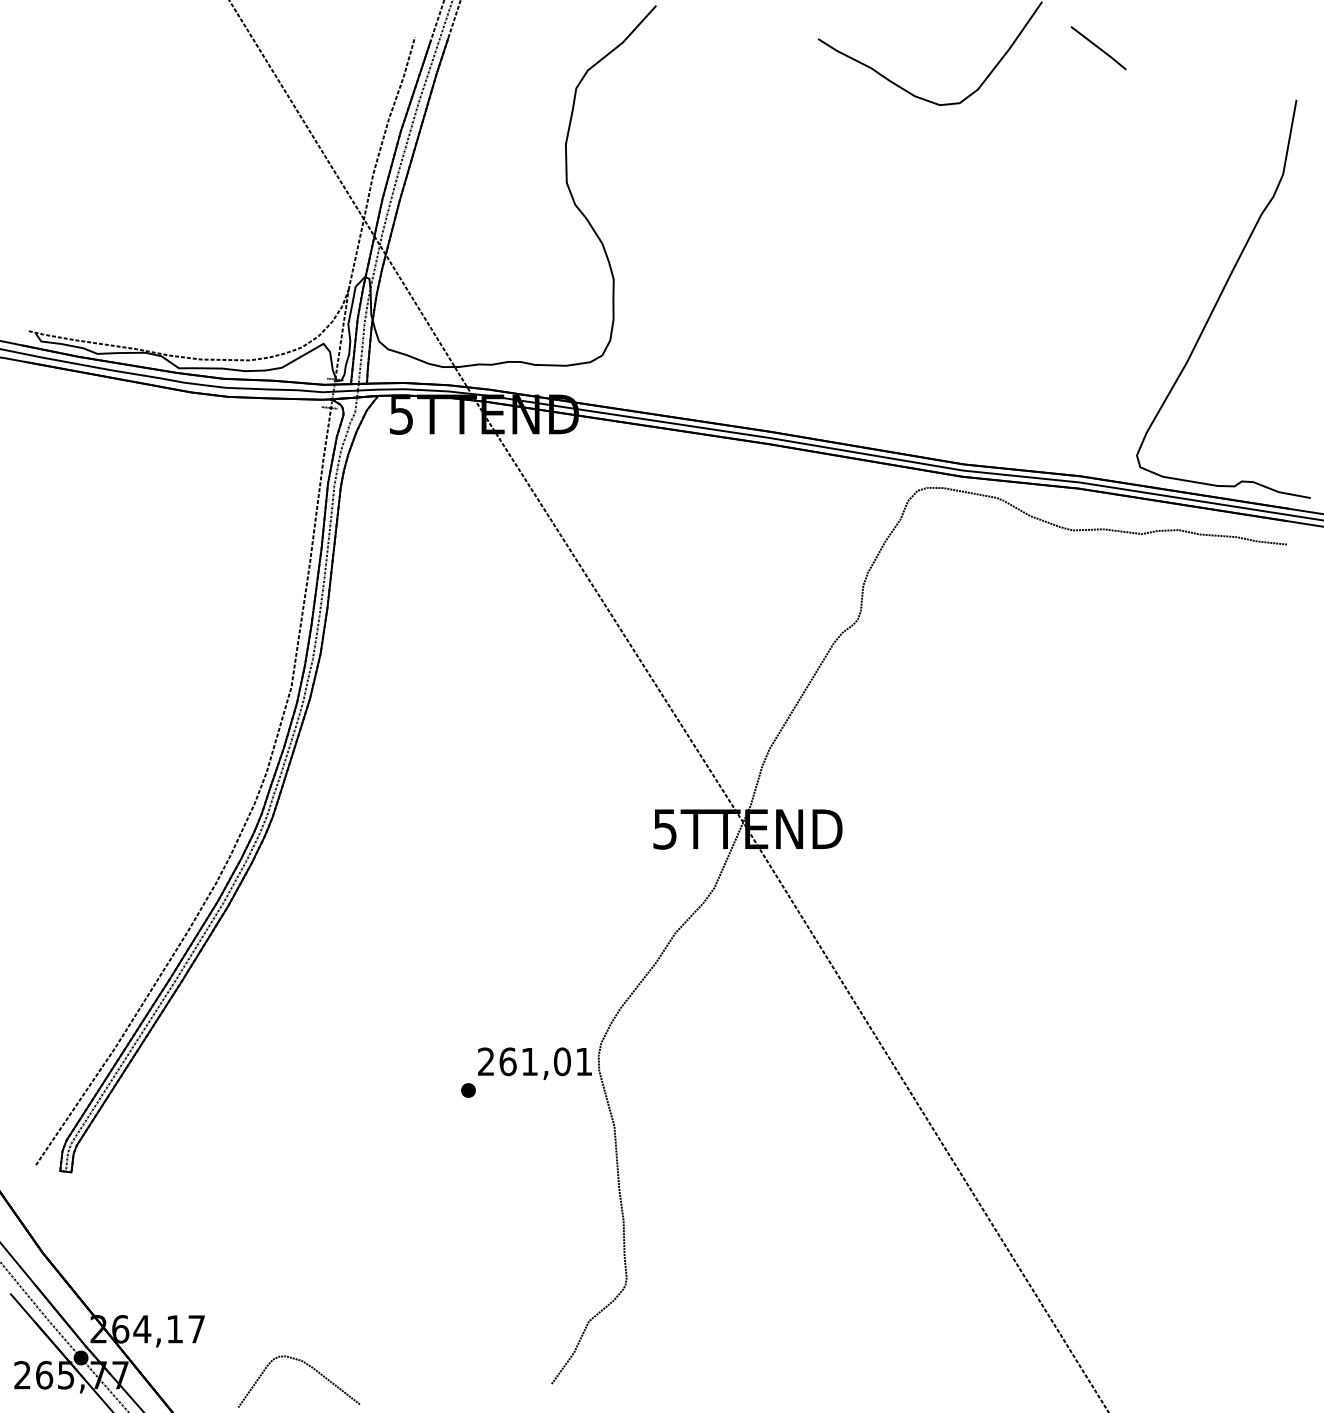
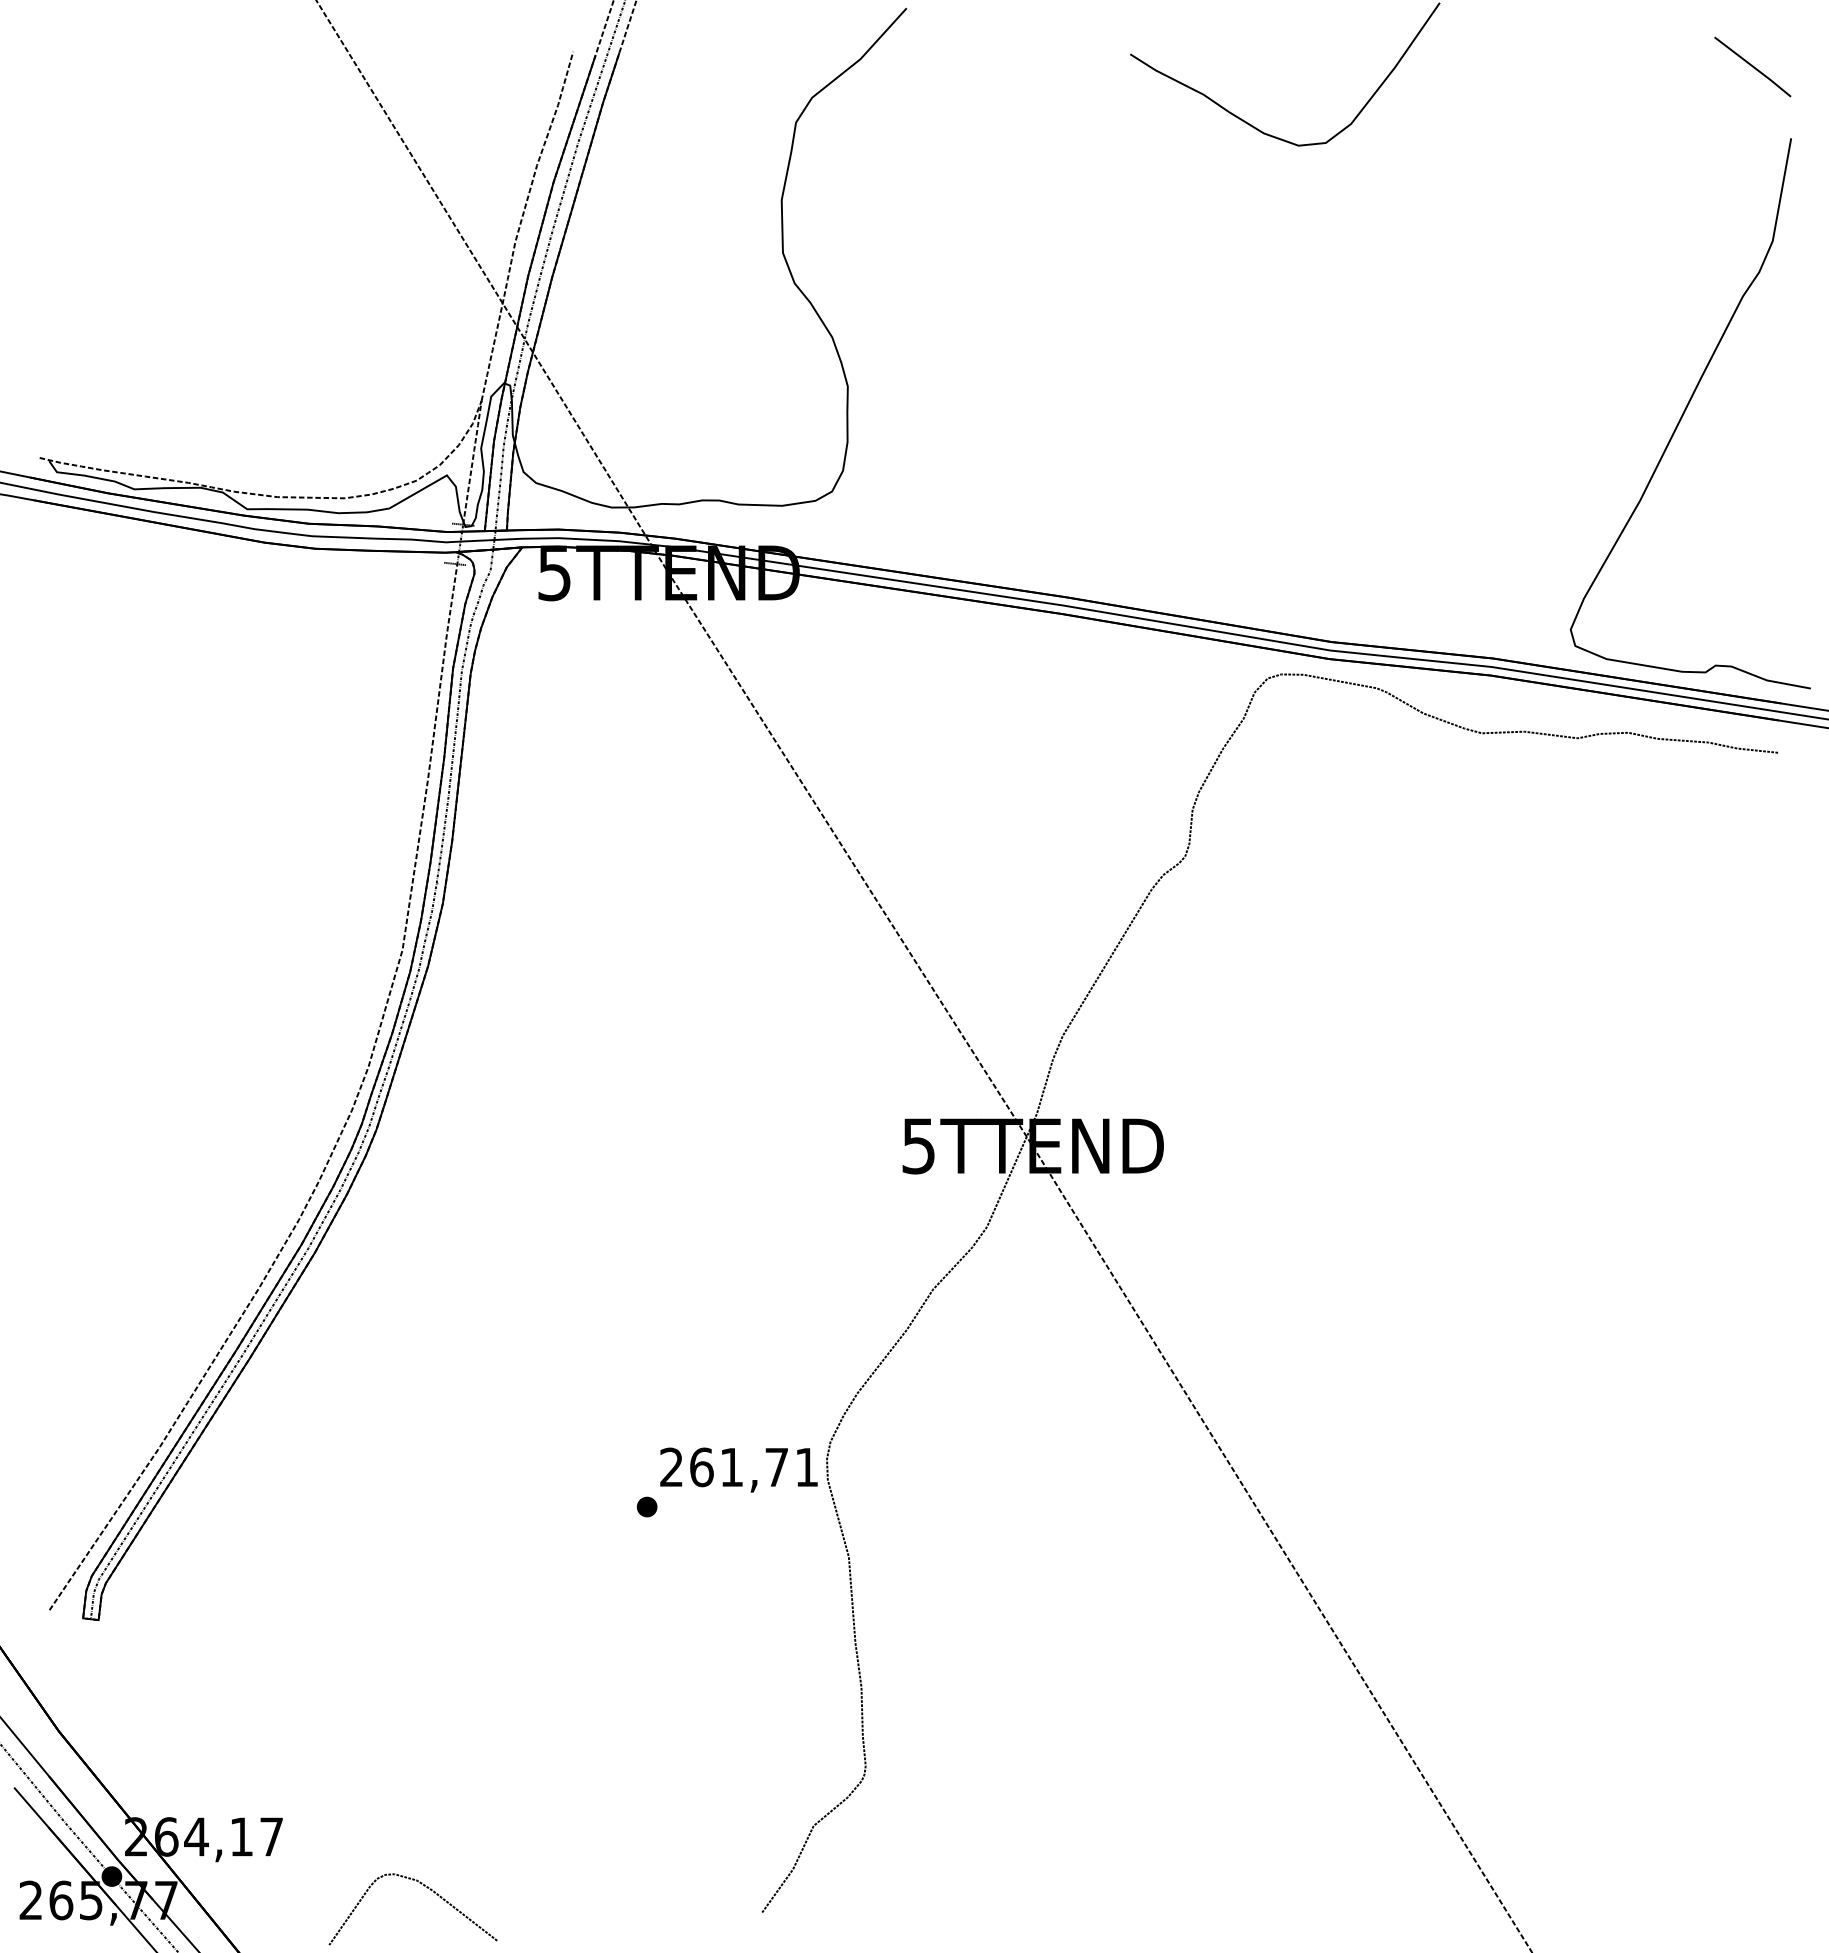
line: (1098, 47) -> (1752, 66), moved
text: (562, 1061) -> (776, 1467), 261,01 -> 261,71

